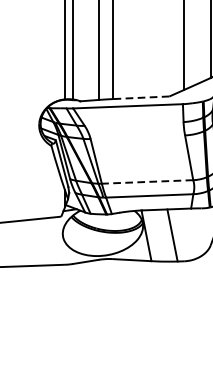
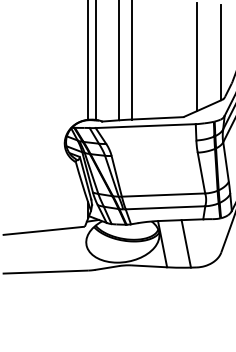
line: (140, 97) -> (157, 118), dashed -> solid
line: (147, 182) -> (163, 195), dashed -> solid

